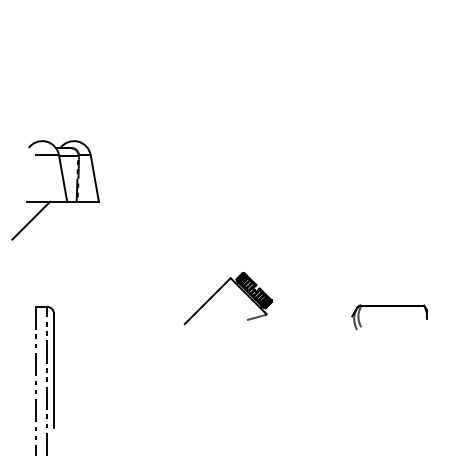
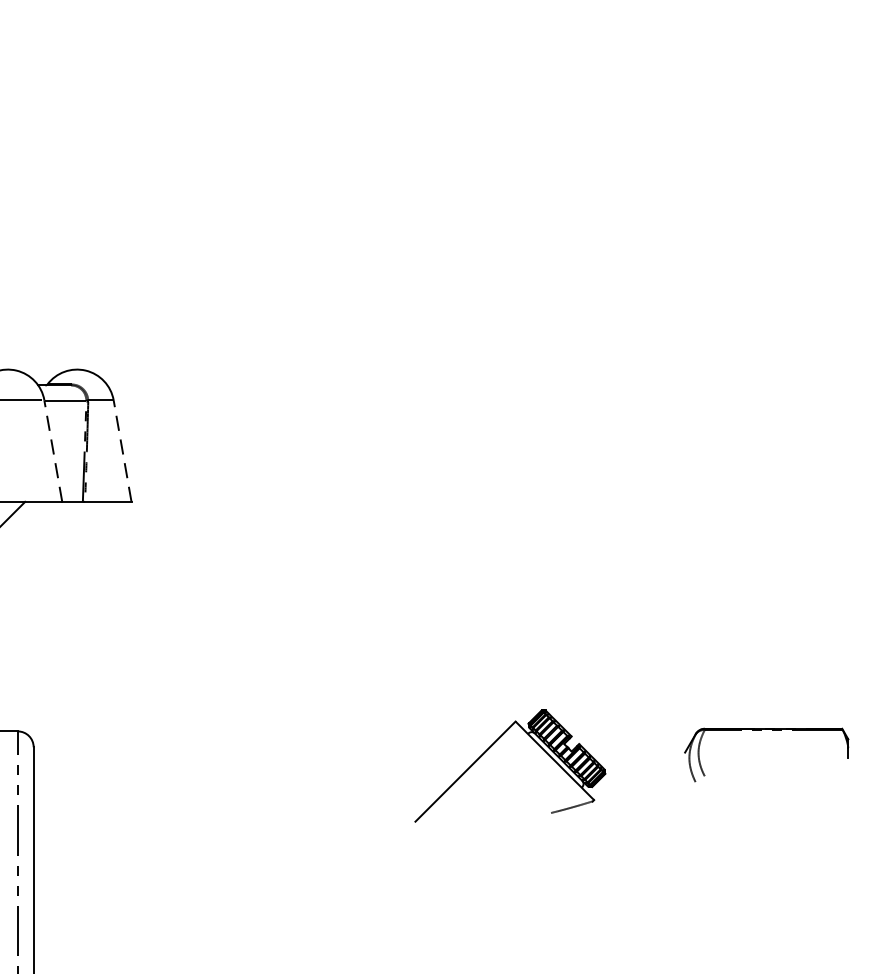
line: (63, 178) -> (54, 451), solid -> dashed
line: (94, 178) -> (121, 451), solid -> dashed
part: (219, 290) -> (491, 748), moved

